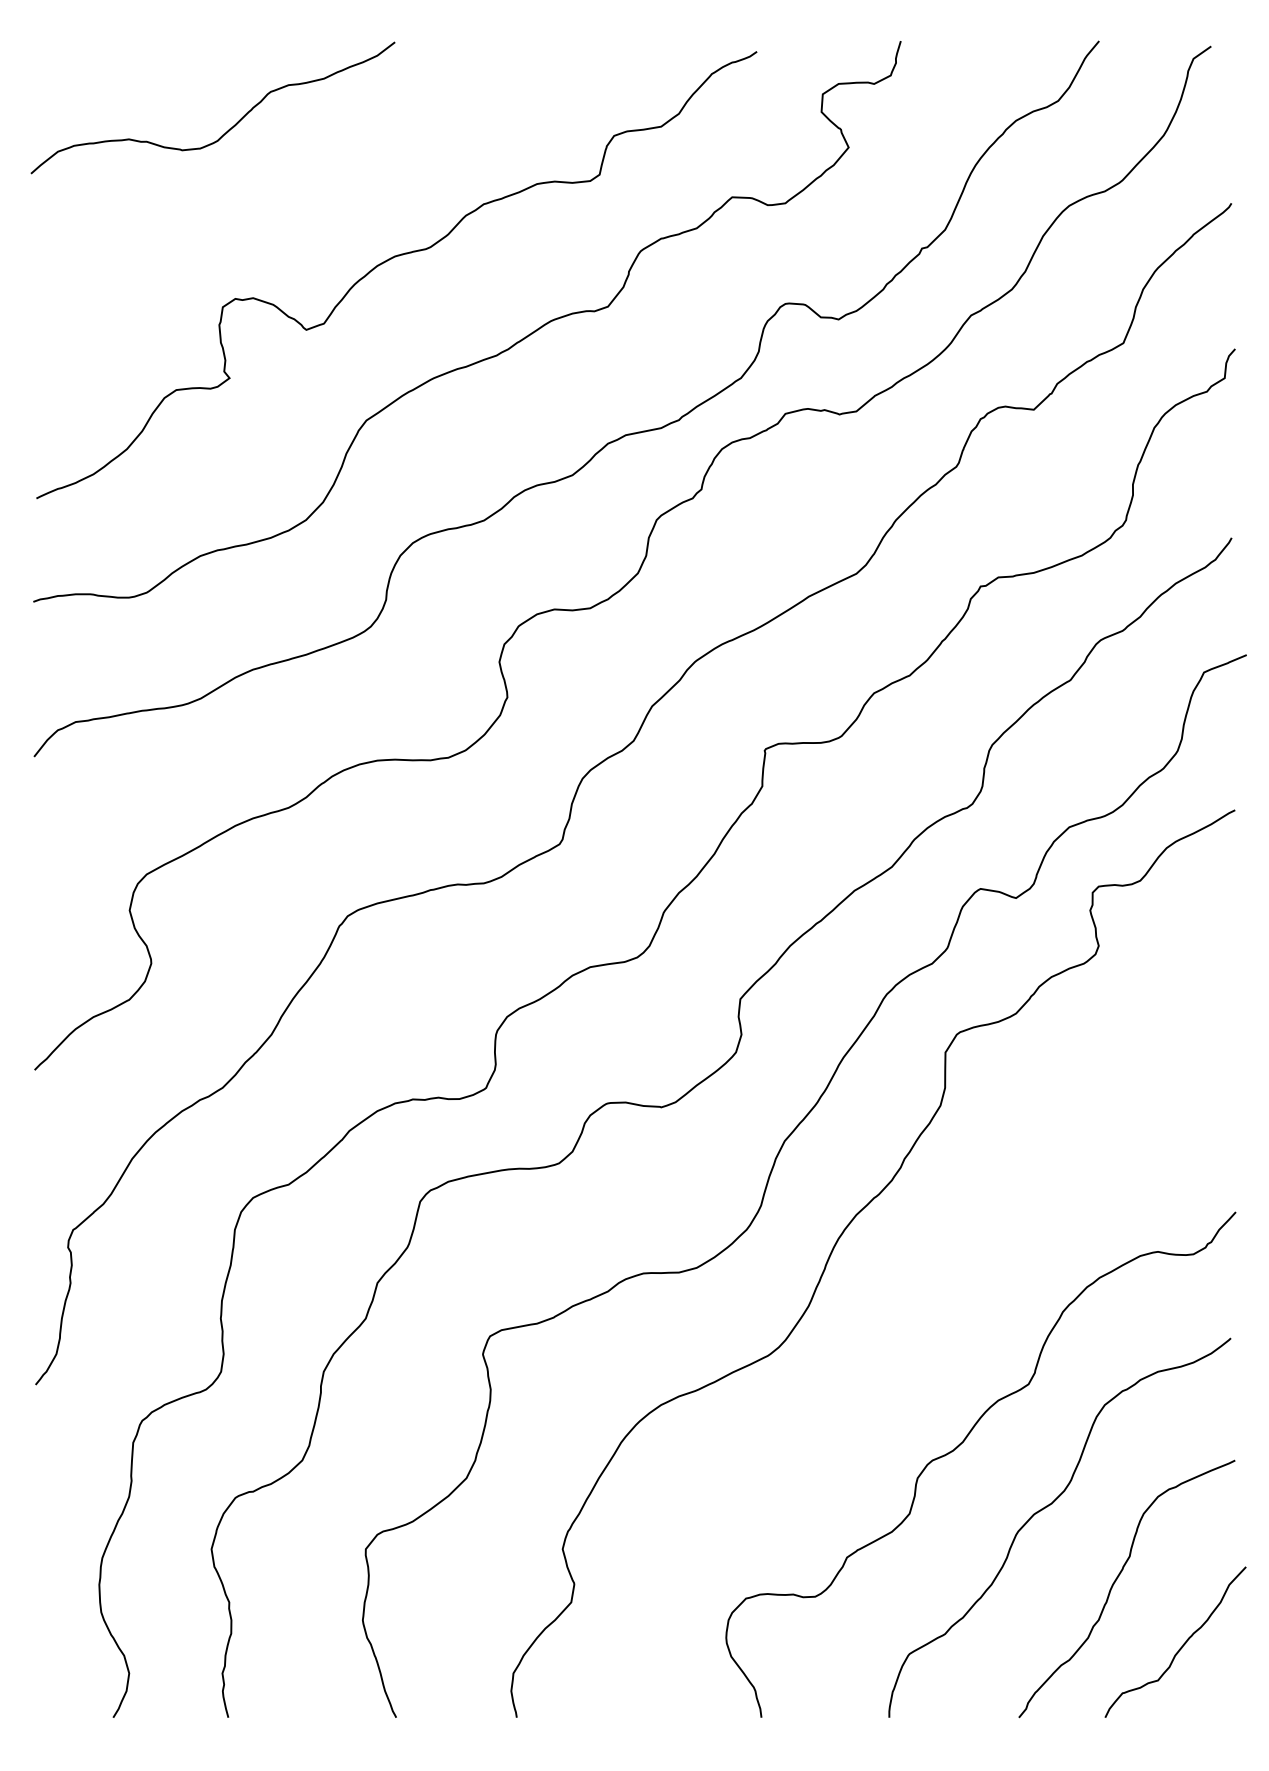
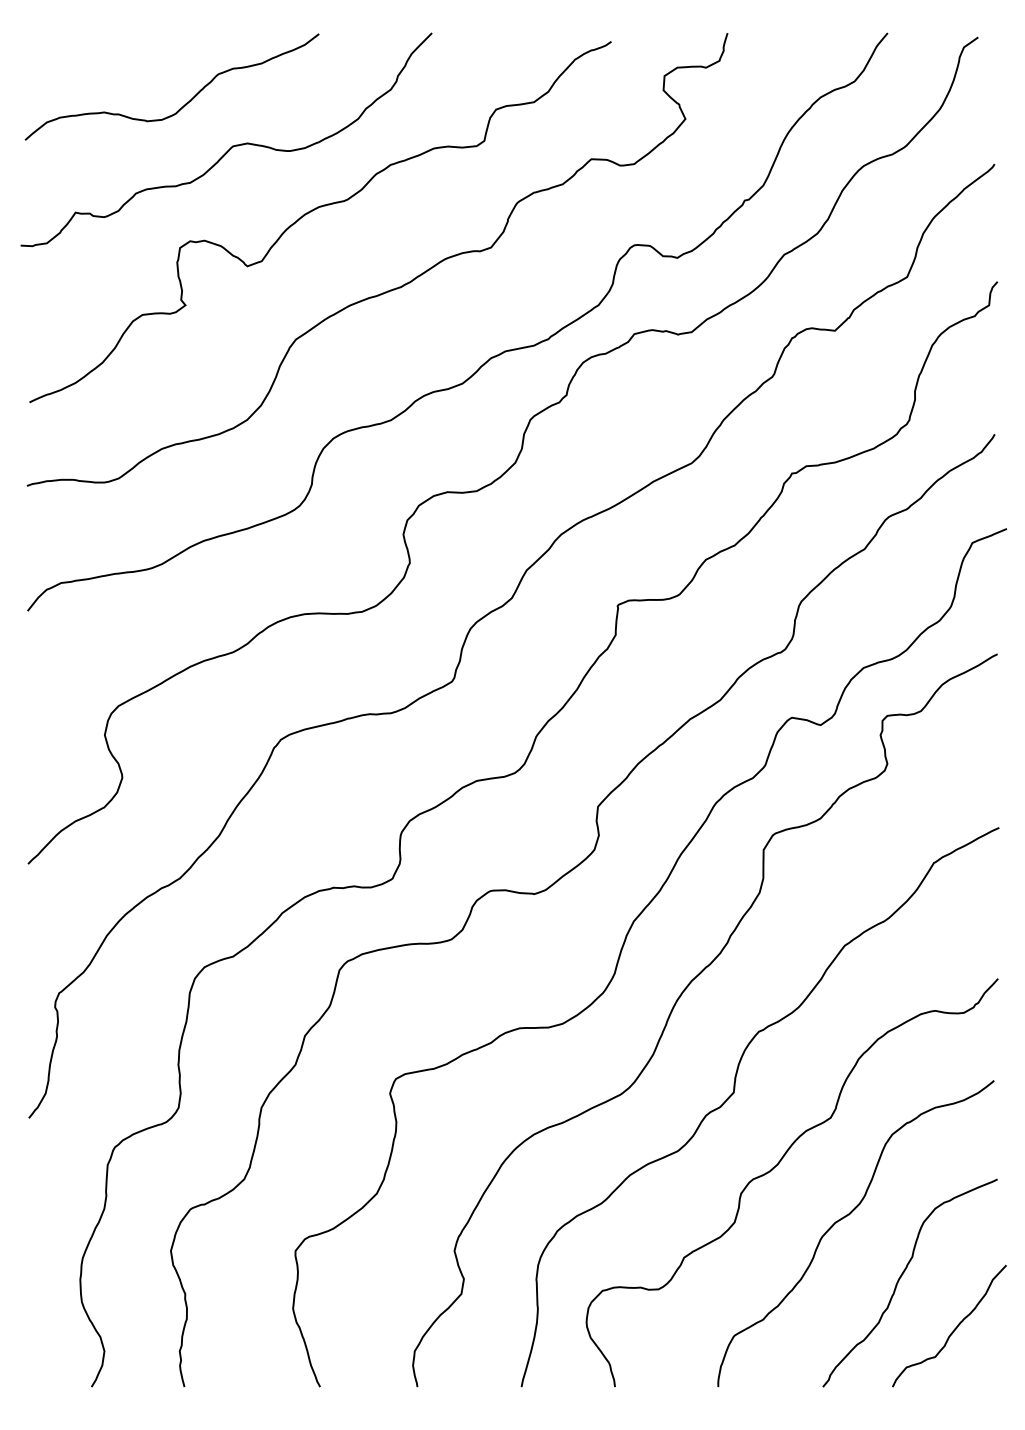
curve: (287, 180) -> (232, 145), added
curve: (909, 1354) -> (734, 1093), added

